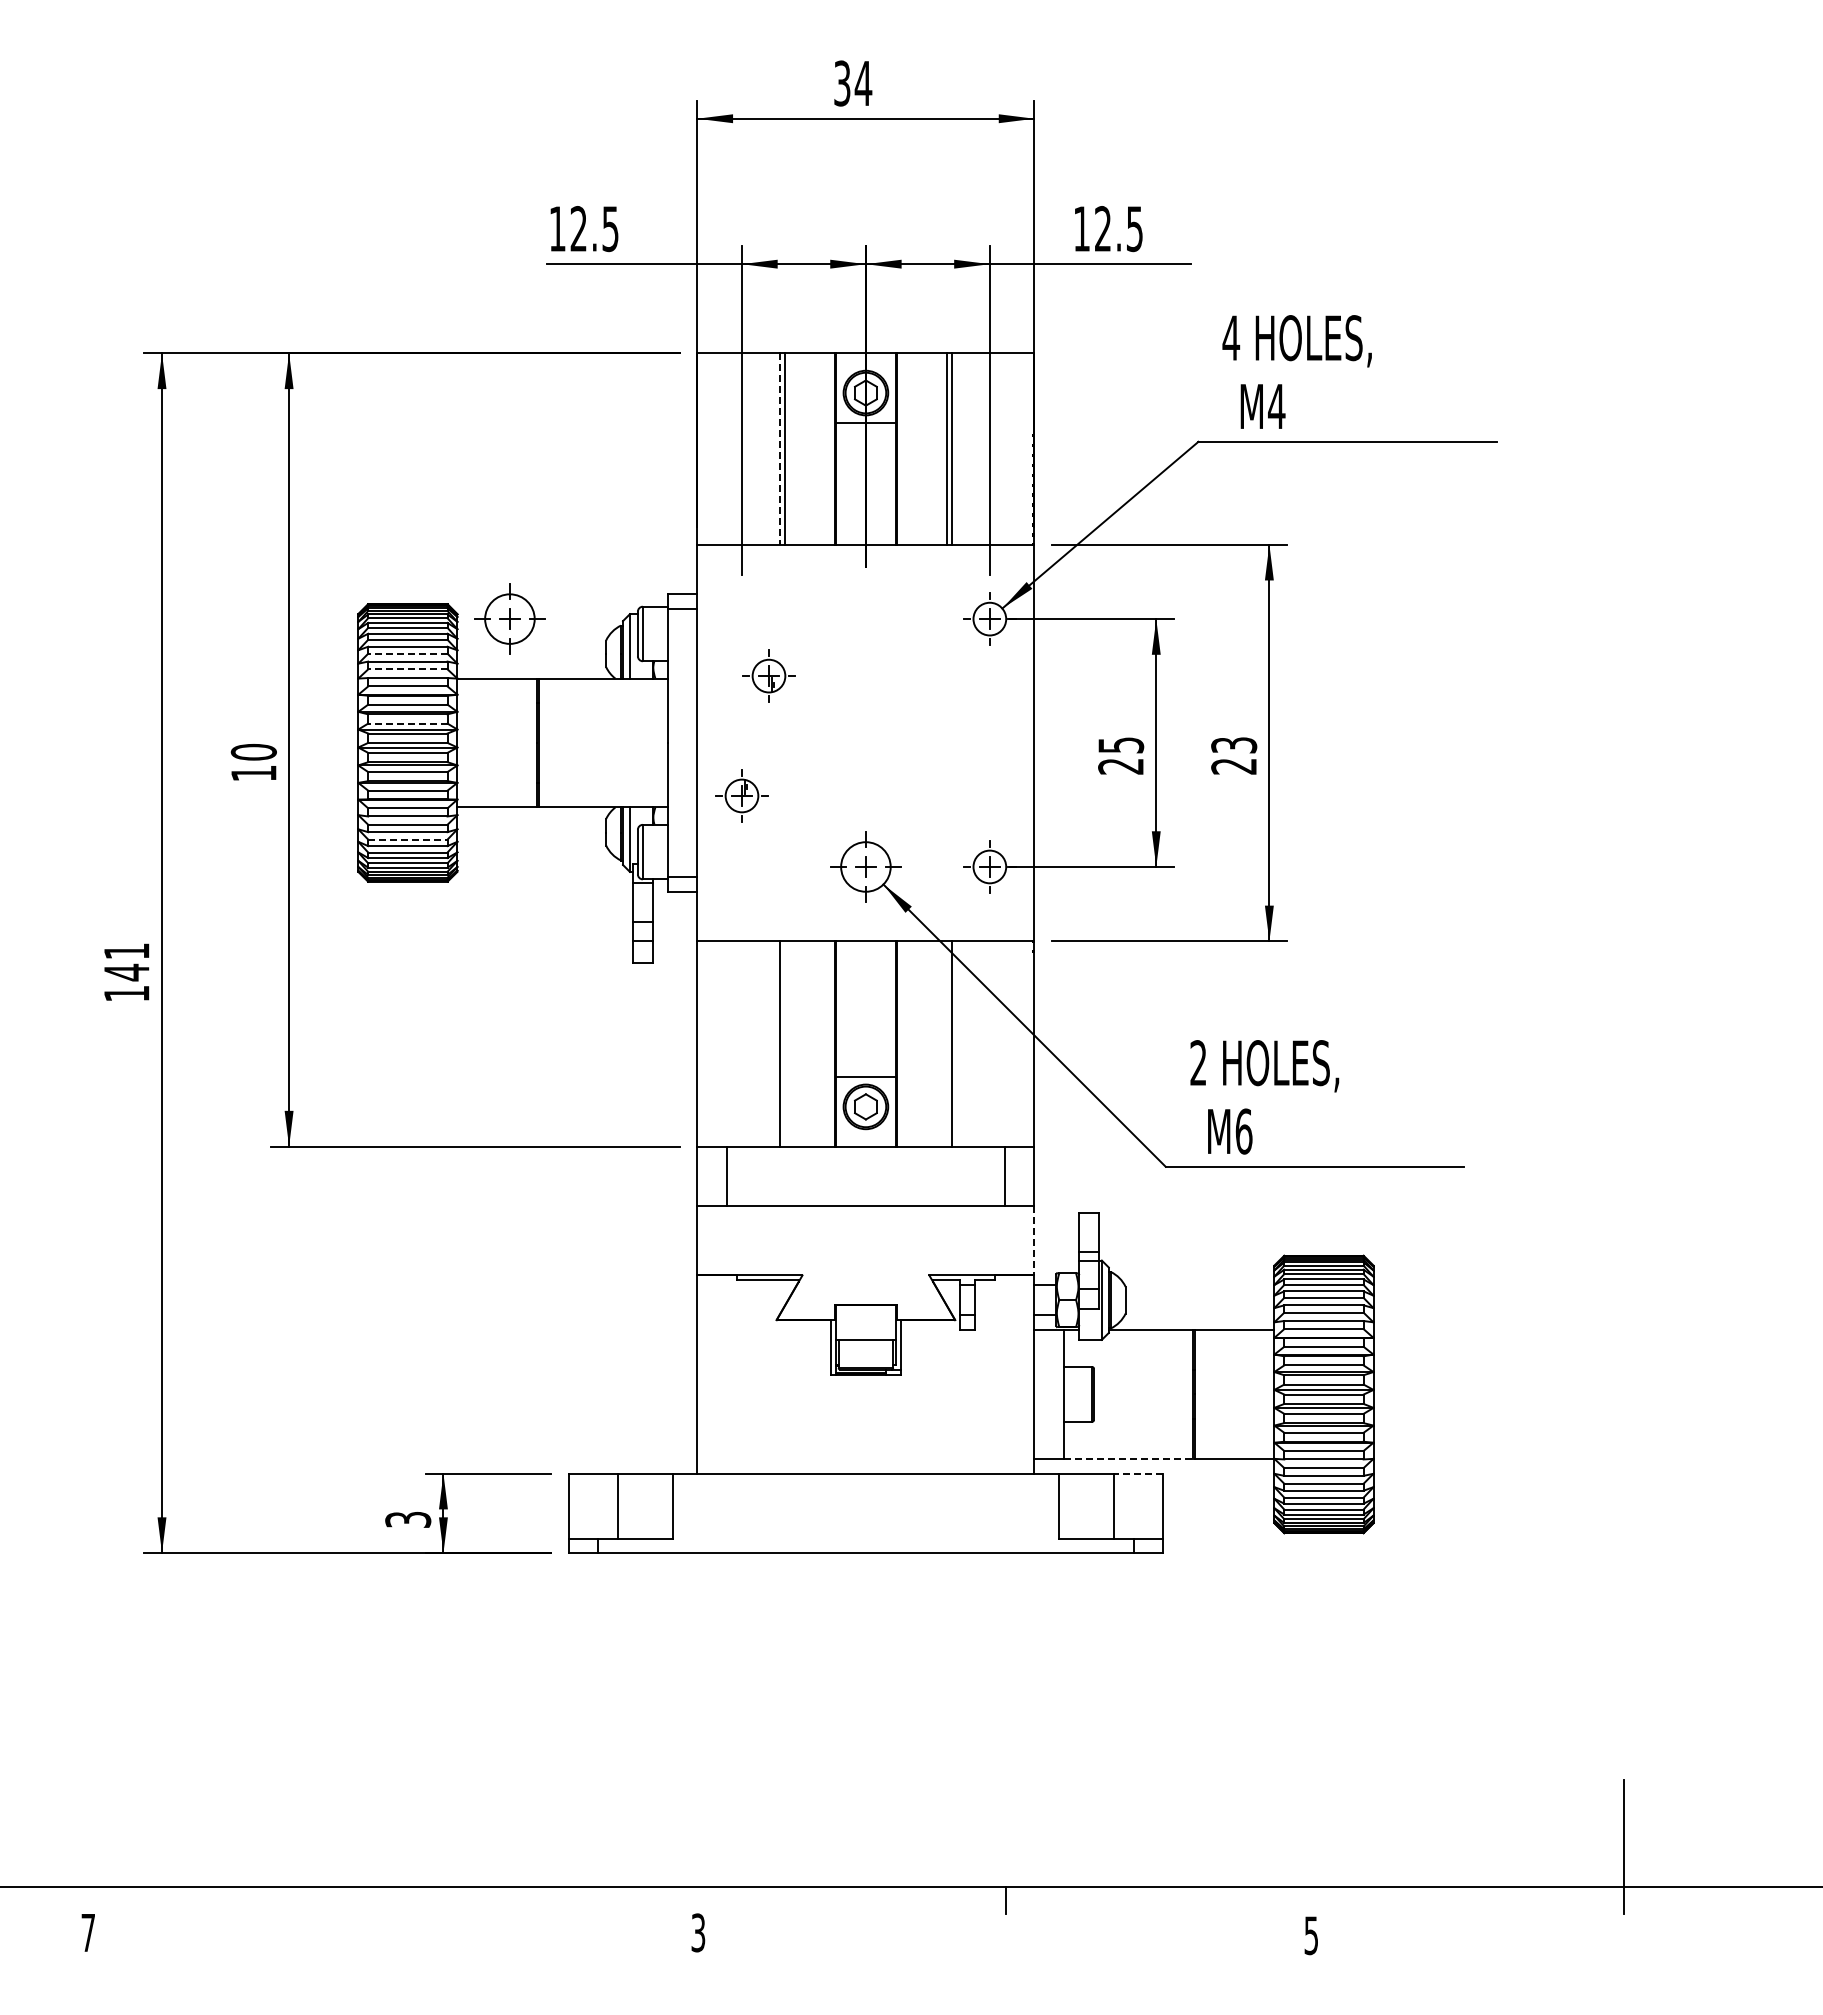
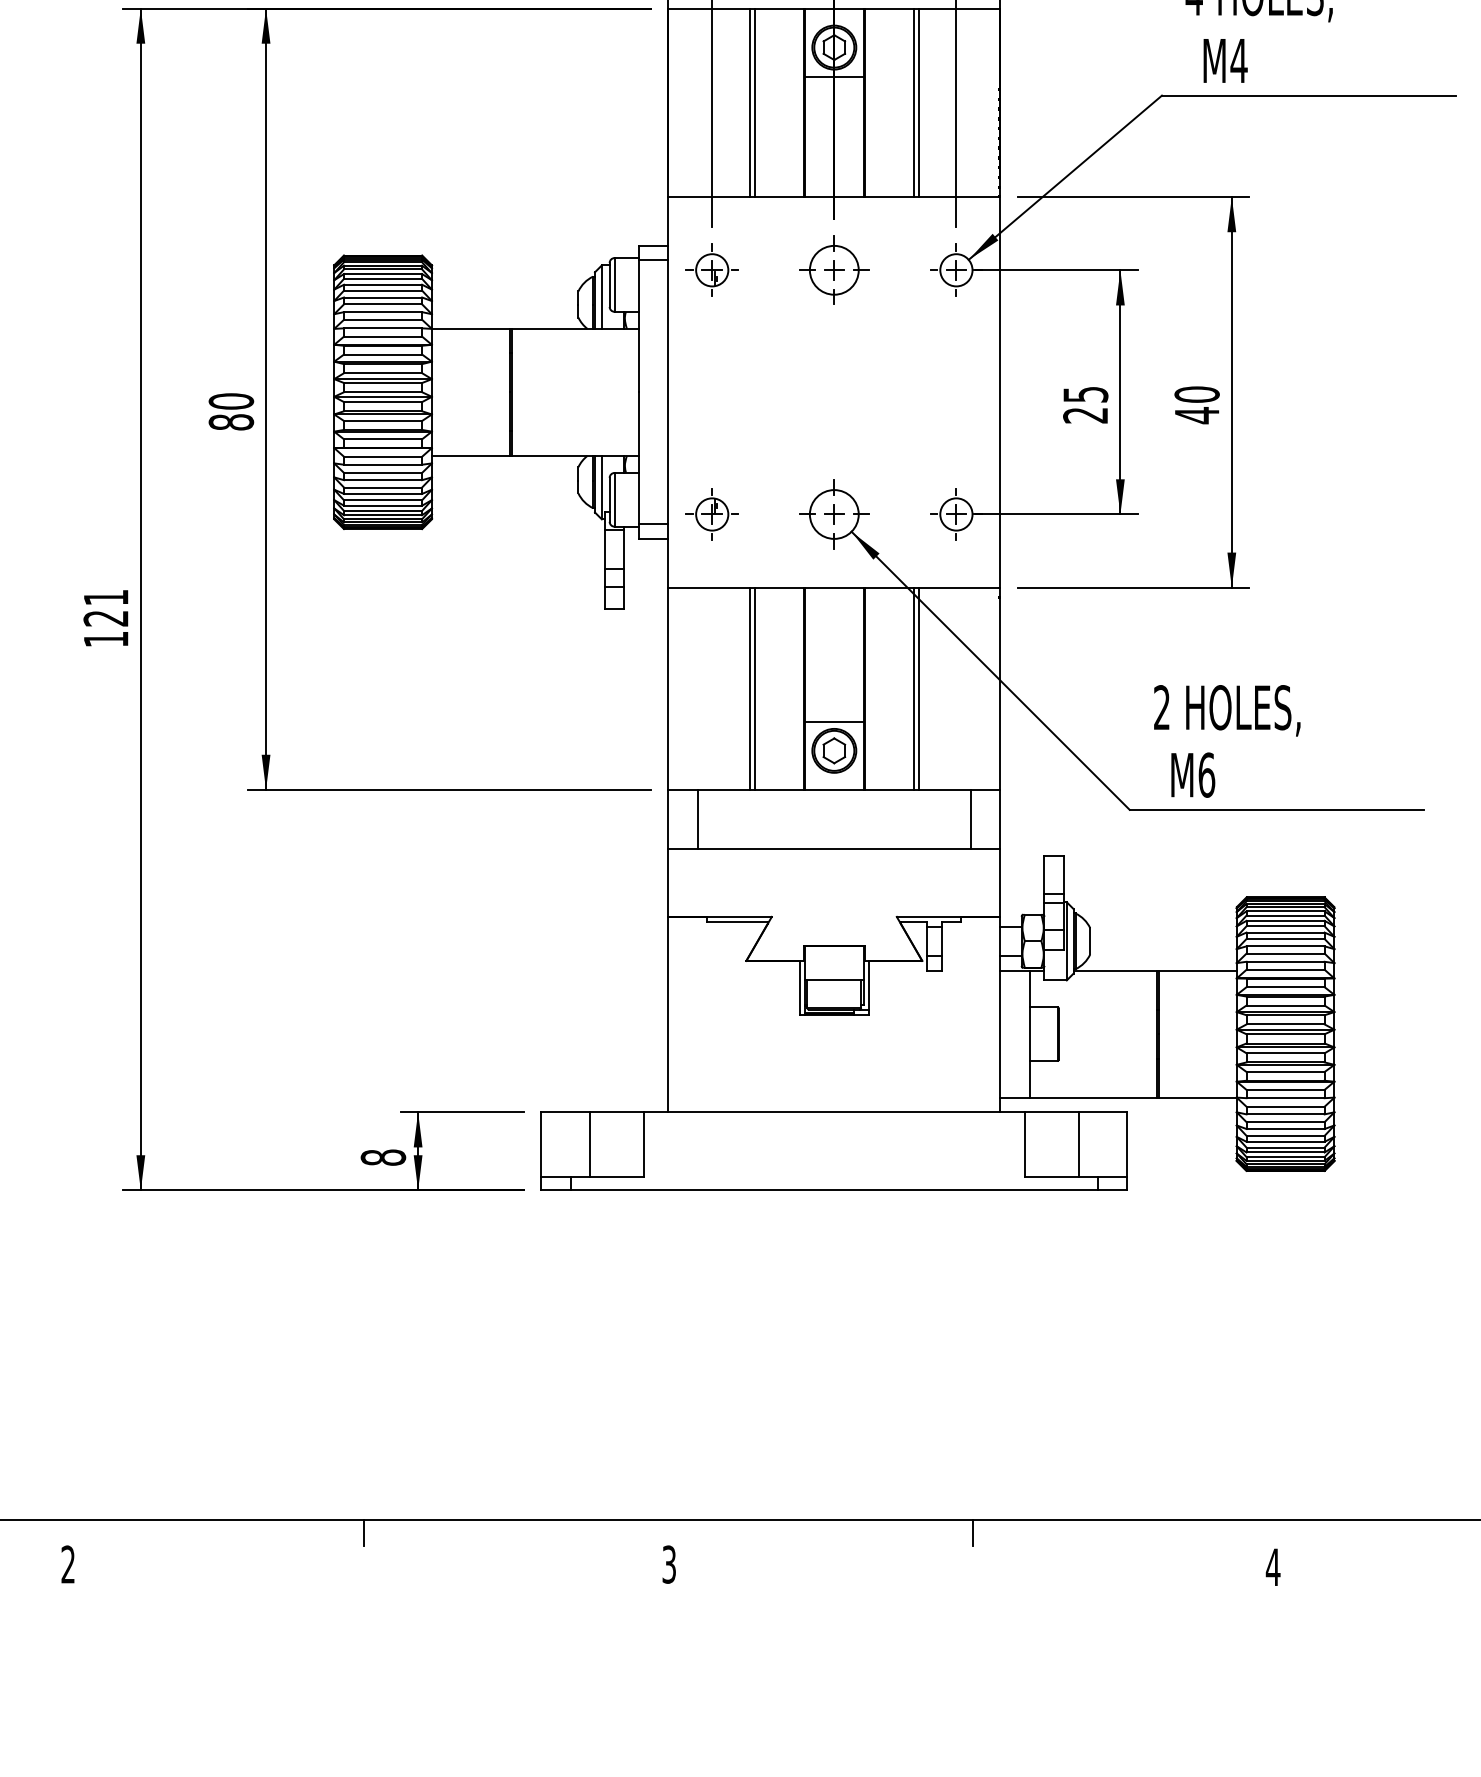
line: (780, 449) -> (750, 103), dashed -> solid
part: (509, 618) -> (833, 269), moved
line: (407, 653) -> (382, 304), dashed -> solid
line: (407, 669) -> (382, 319), dashed -> solid
part: (768, 675) -> (711, 269), moved
line: (407, 723) -> (382, 373), dashed -> solid
text: (1234, 756) -> (1197, 405), 23 -> 40
text: (253, 773) -> (230, 422), 10 -> 80
part: (741, 795) -> (711, 514), moved
line: (407, 839) -> (382, 487), dashed -> solid
text: (126, 972) -> (105, 618), 141 -> 121
line: (785, 1043) -> (755, 688), added
line: (946, 1043) -> (913, 688), added
line: (1034, 1240) -> (1000, 882), dashed -> solid
line: (1129, 1458) -> (1094, 1097), dashed -> solid
line: (1138, 1473) -> (1102, 1112), dashed -> solid
text: (408, 1519) -> (383, 1157), 3 -> 8
line: (388, 1900) -> (363, 1532), added
text: (87, 1932) -> (67, 1564), 7 -> 2
text: (1311, 1935) -> (1273, 1567), 5 -> 4

